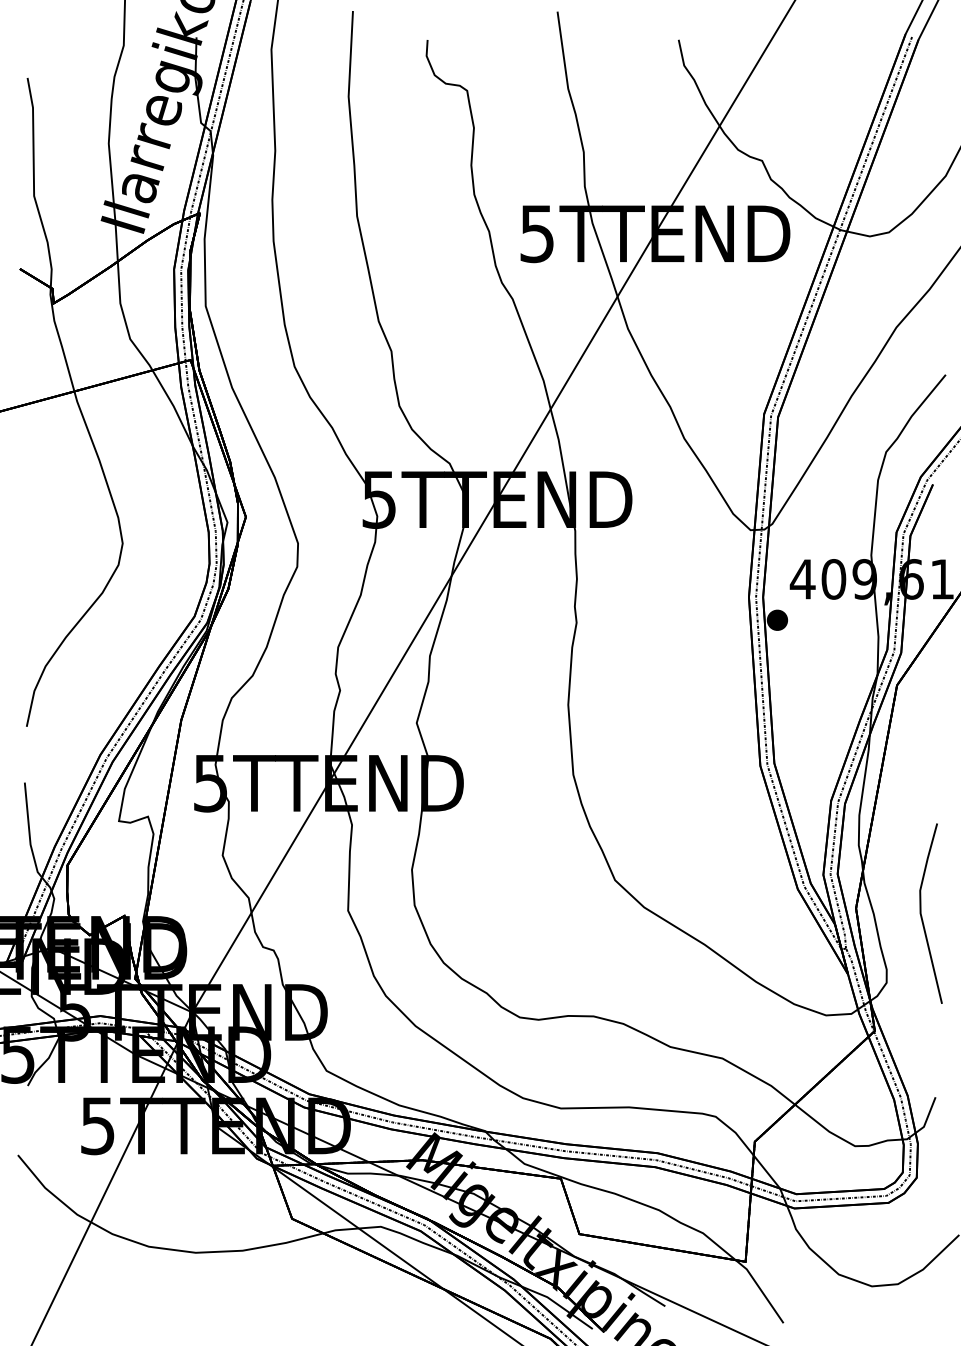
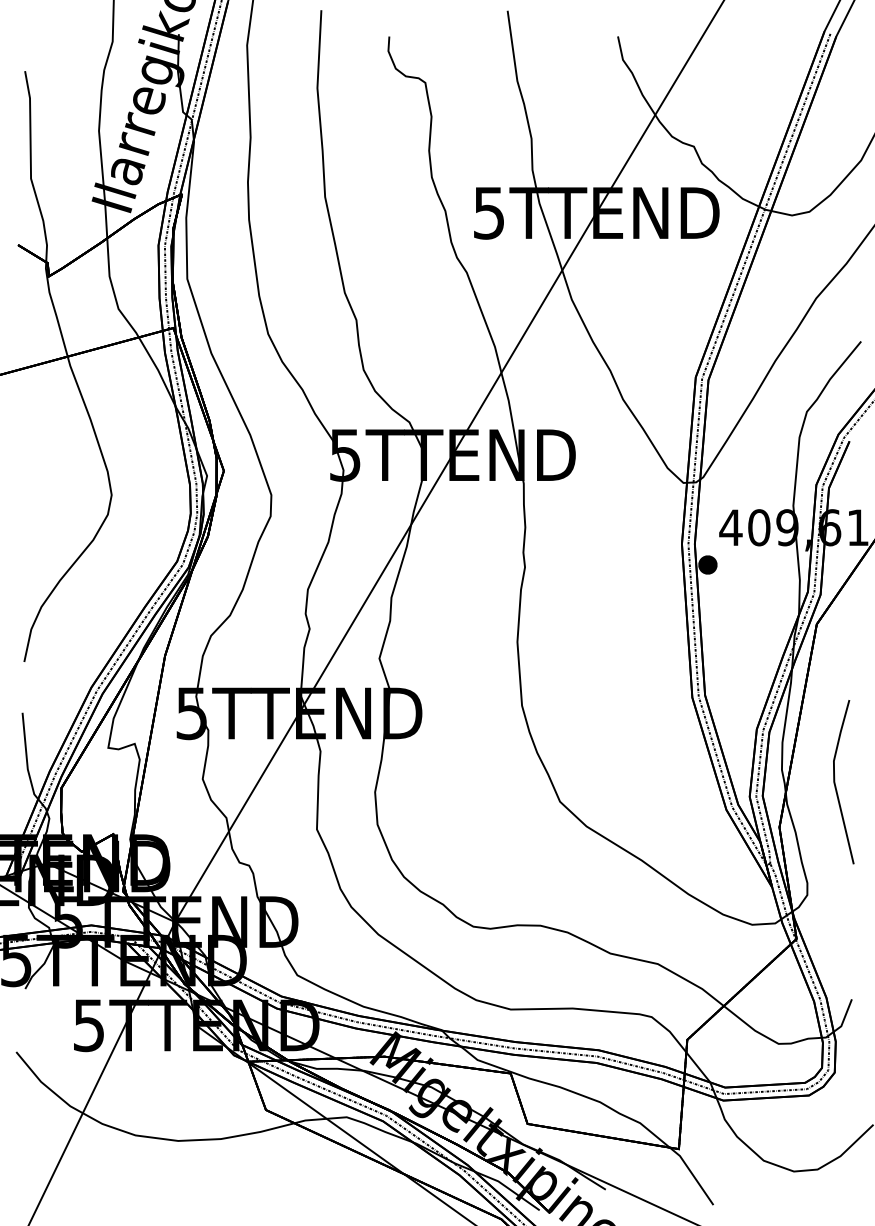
line: (921, 914) -> (835, 782), moved

